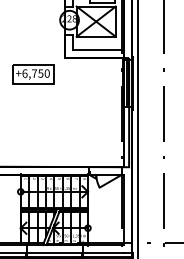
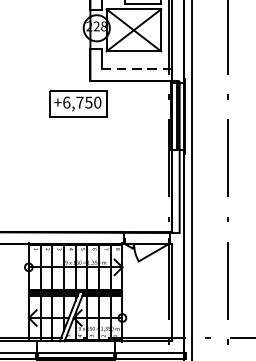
line: (98, 49) -> (137, 69), solid -> dashed
part: (33, 74) -> (78, 103), moved

